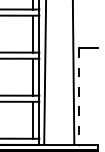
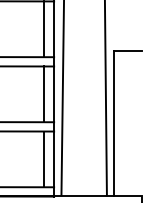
line: (79, 97) -> (114, 124), dashed -> solid

